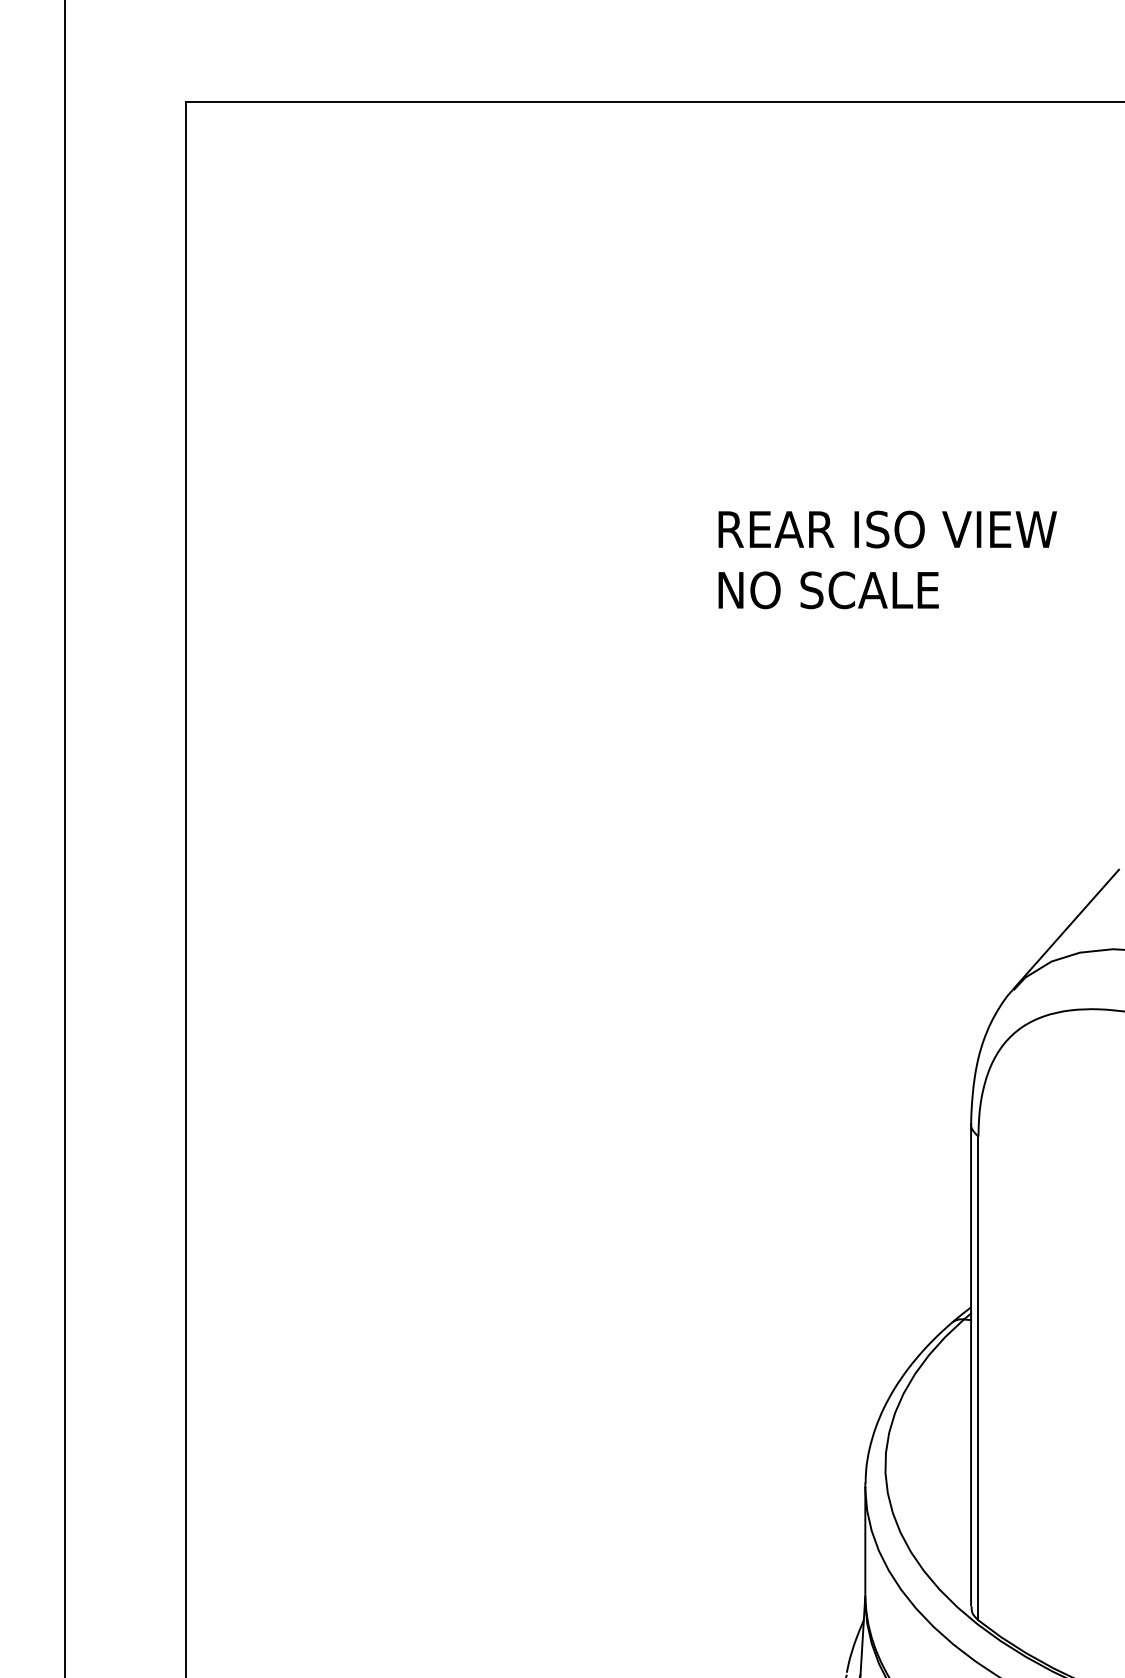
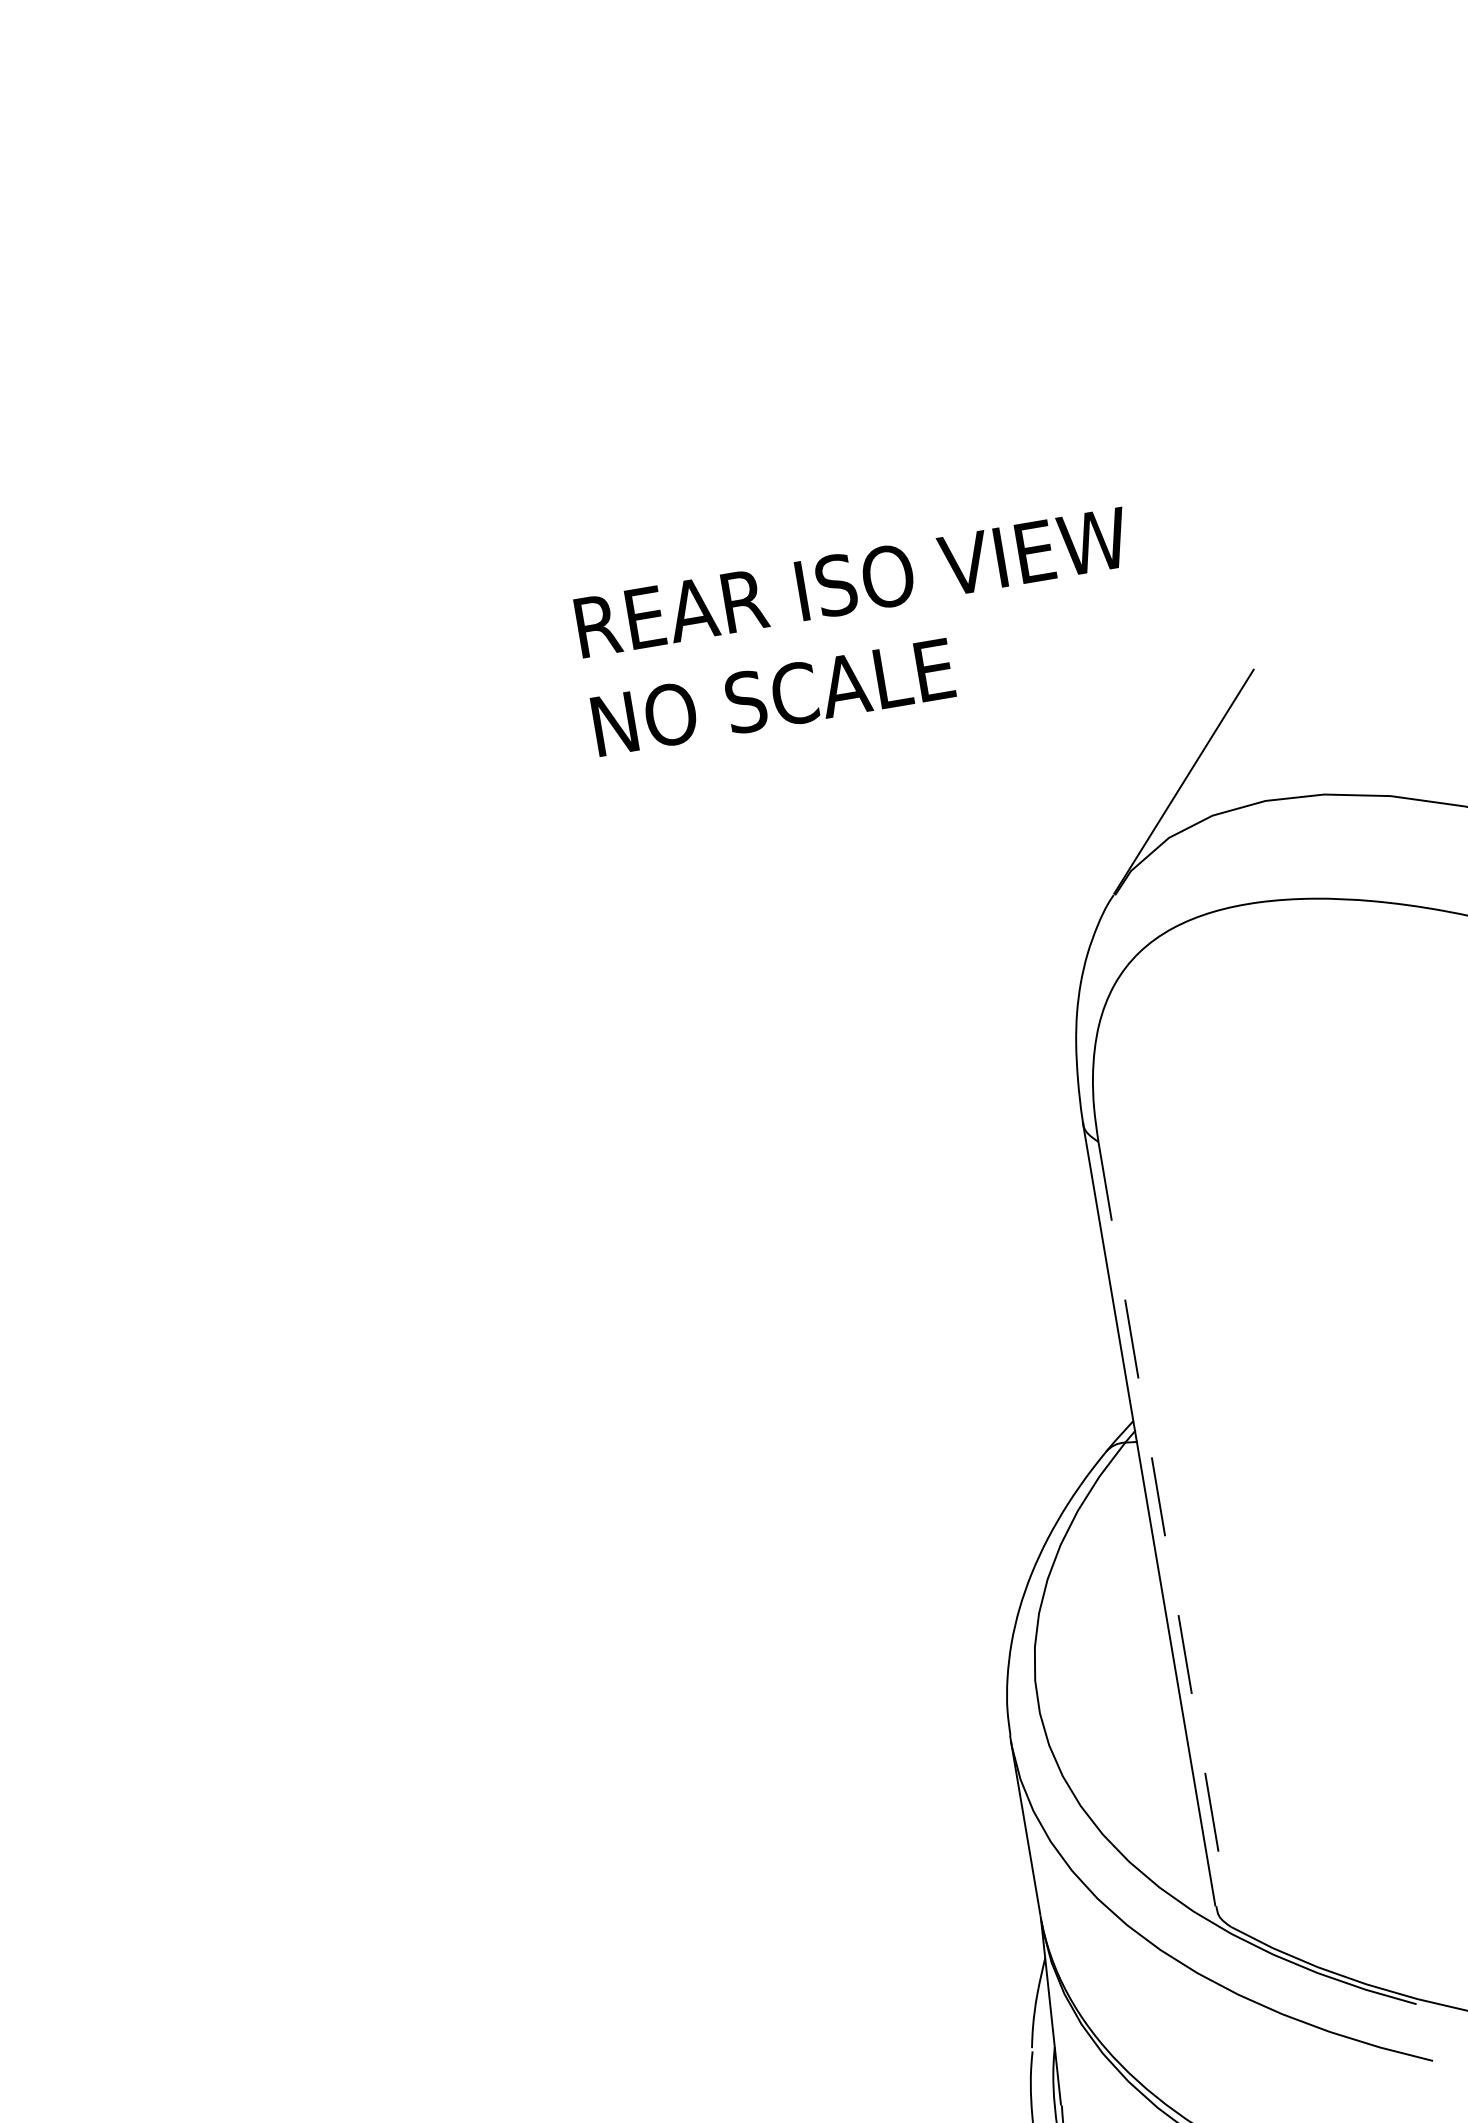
text: (887, 559) -> (860, 631), moved
line: (978, 1378) -> (1164, 1534), solid -> dashed

